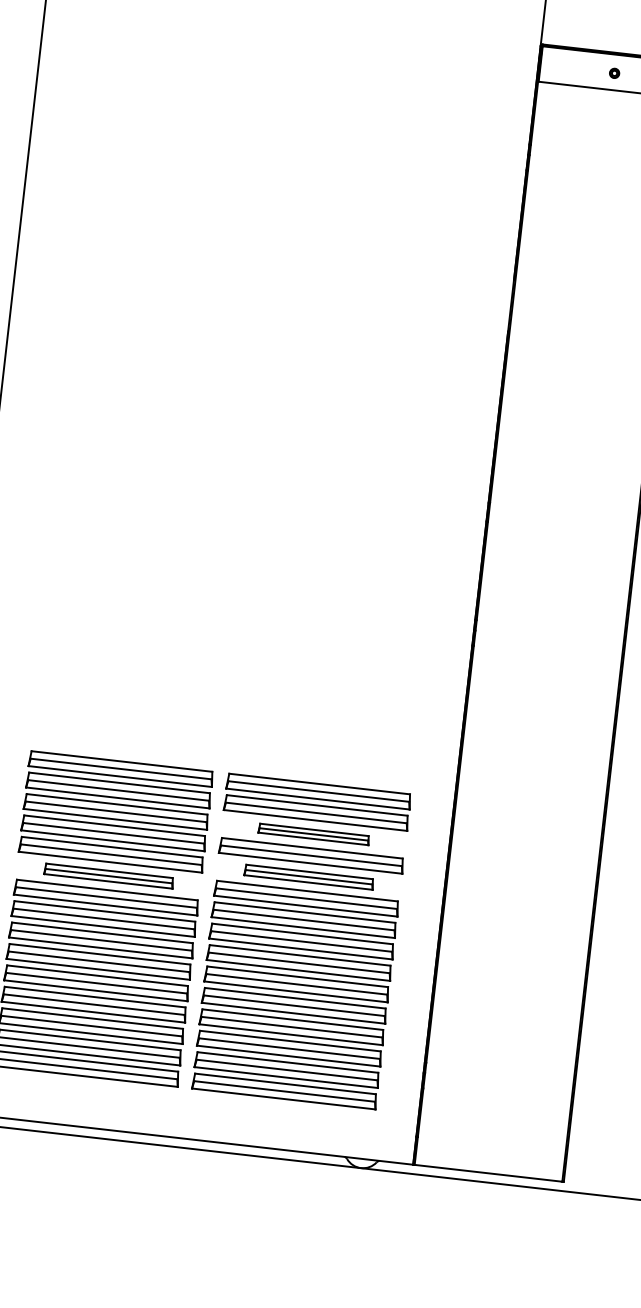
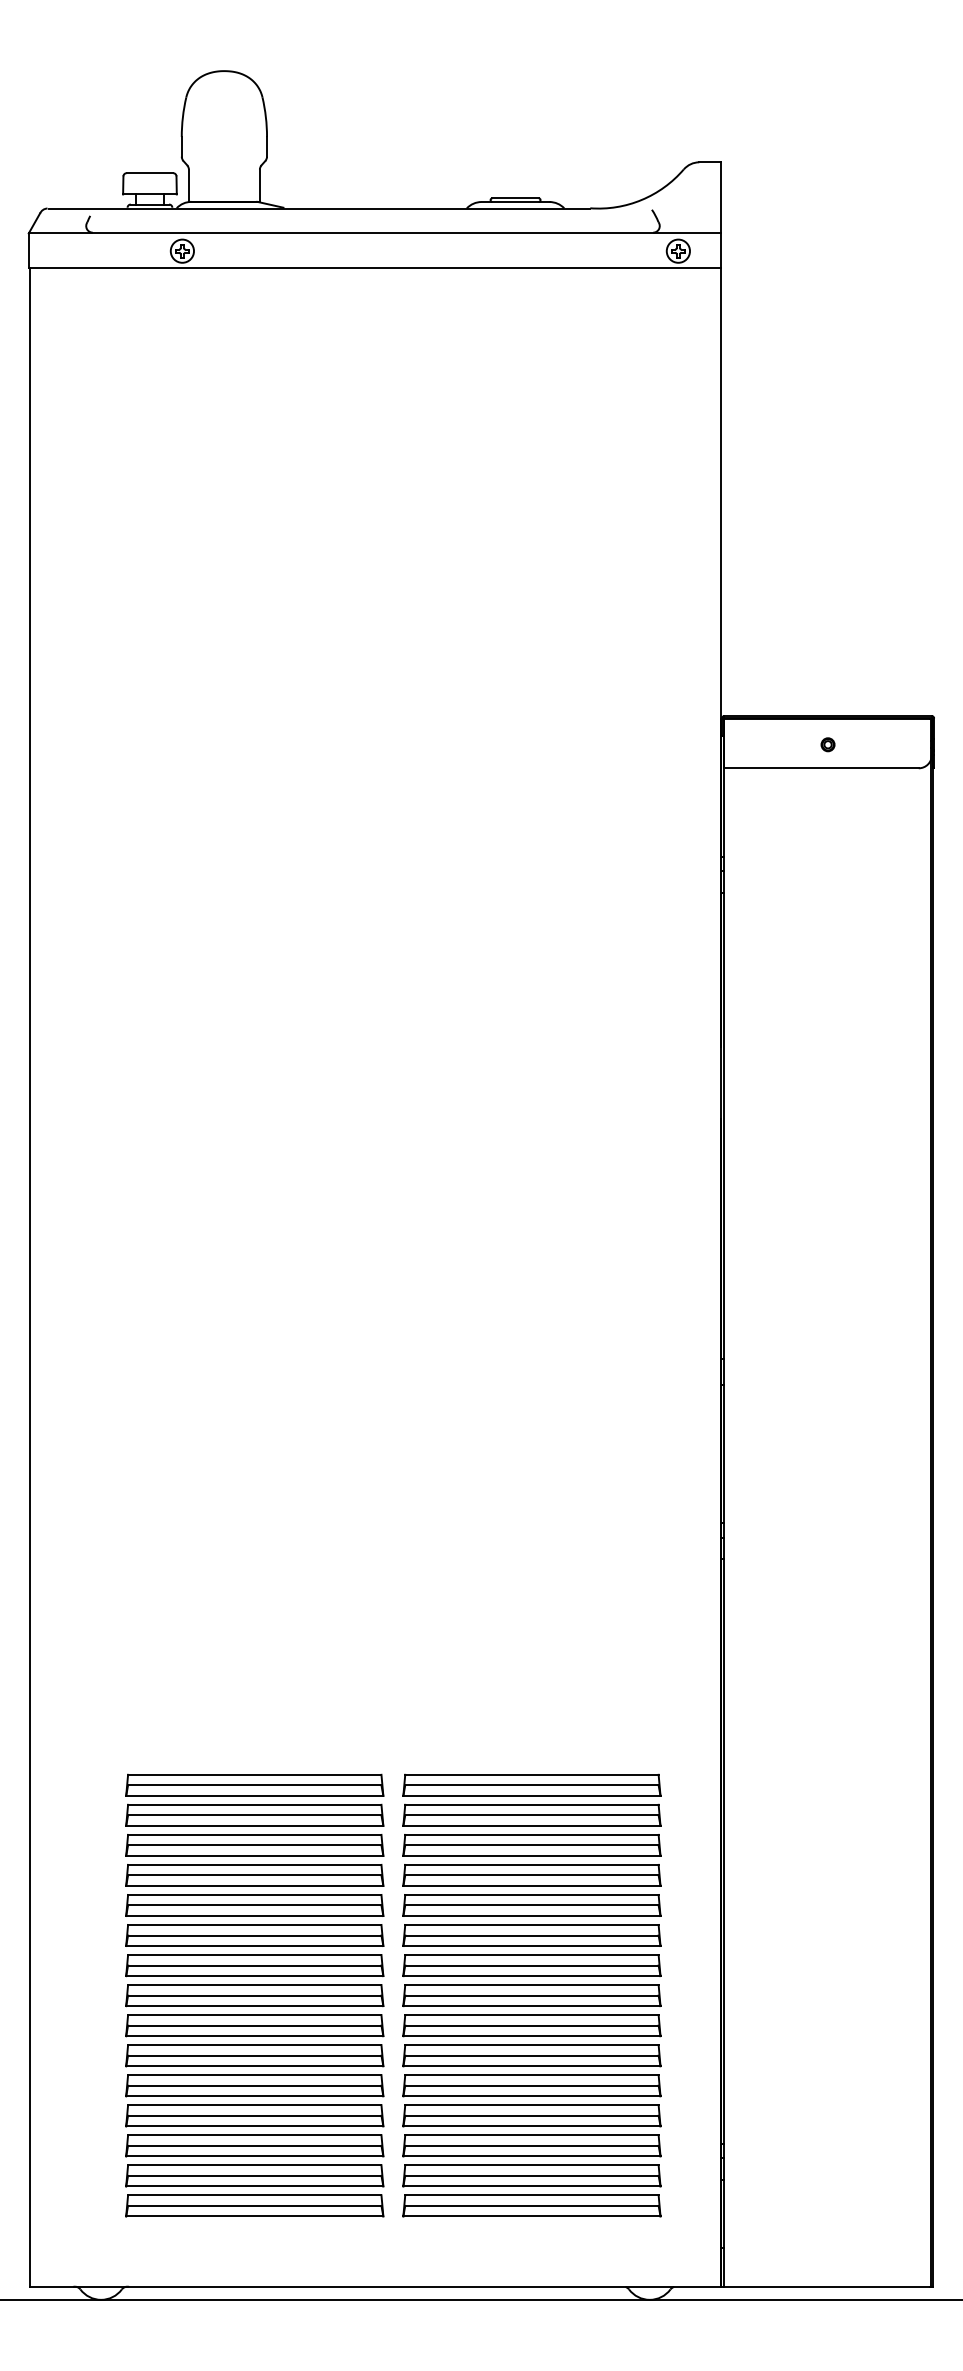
part: (313, 834) -> (531, 1845), size x1.67
part: (108, 876) -> (254, 1935), size x1.43
part: (308, 877) -> (531, 1905), size x1.43

